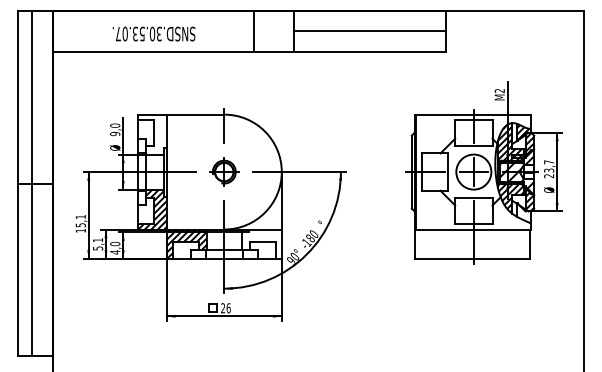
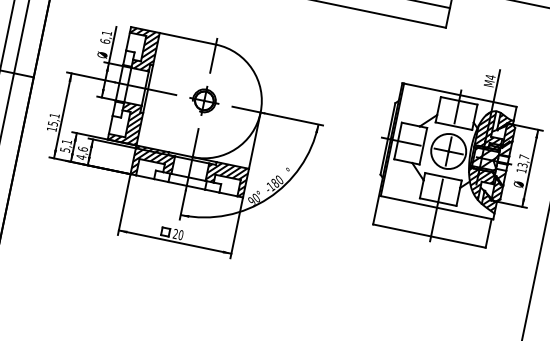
text: (499, 90) -> (490, 76), M2 -> M4
text: (115, 129) -> (106, 37), 9,0 -> 6,1
hatch: (151, 134) -> (140, 49), added
text: (548, 176) -> (520, 170), 23,7 -> 13,7
hatch: (523, 213) -> (488, 202), added
text: (114, 243) -> (82, 148), 4,0 -> 4,6
hatch: (261, 243) -> (226, 178), added
text: (228, 307) -> (180, 234), 26 -> 20

